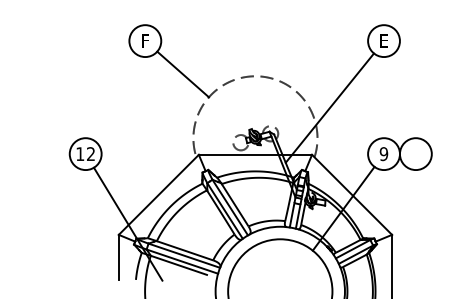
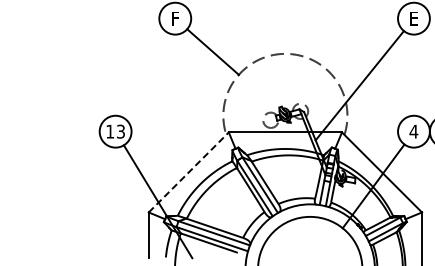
text: (90, 154) -> (120, 132), 12 -> 13
text: (383, 154) -> (413, 132), 9 -> 4
line: (158, 194) -> (188, 172), solid -> dashed

